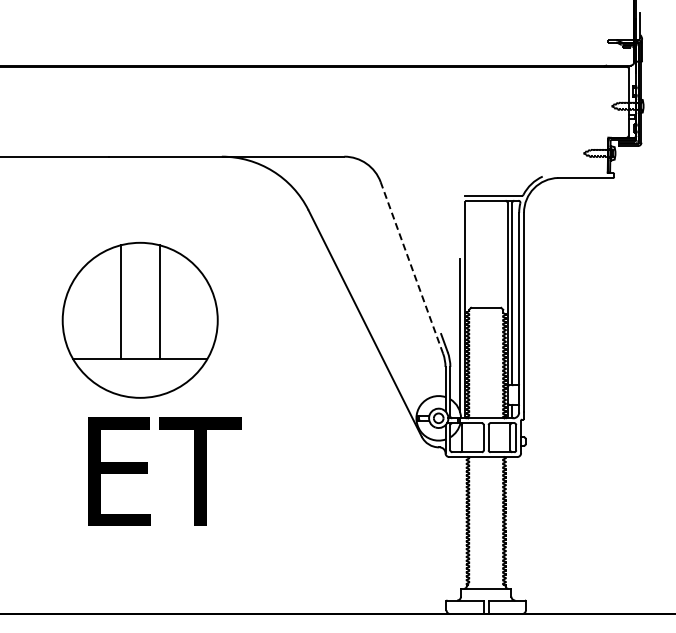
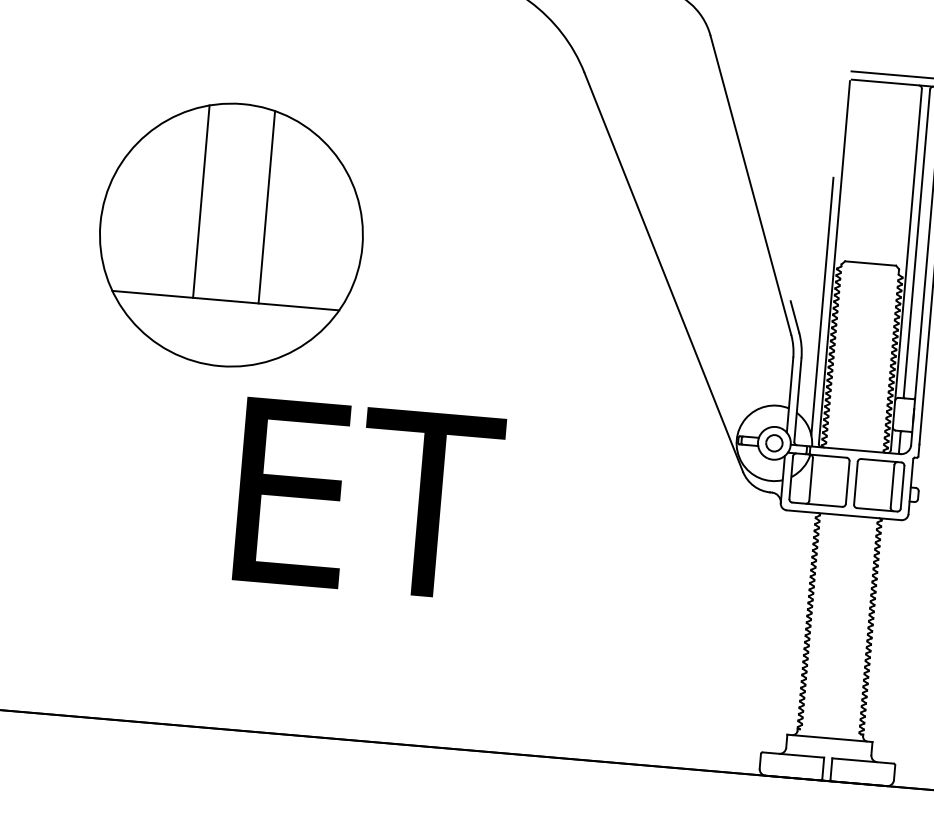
line: (411, 267) -> (750, 184), dashed -> solid
part: (139, 319) -> (230, 233), moved
text: (164, 471) -> (369, 499), moved

